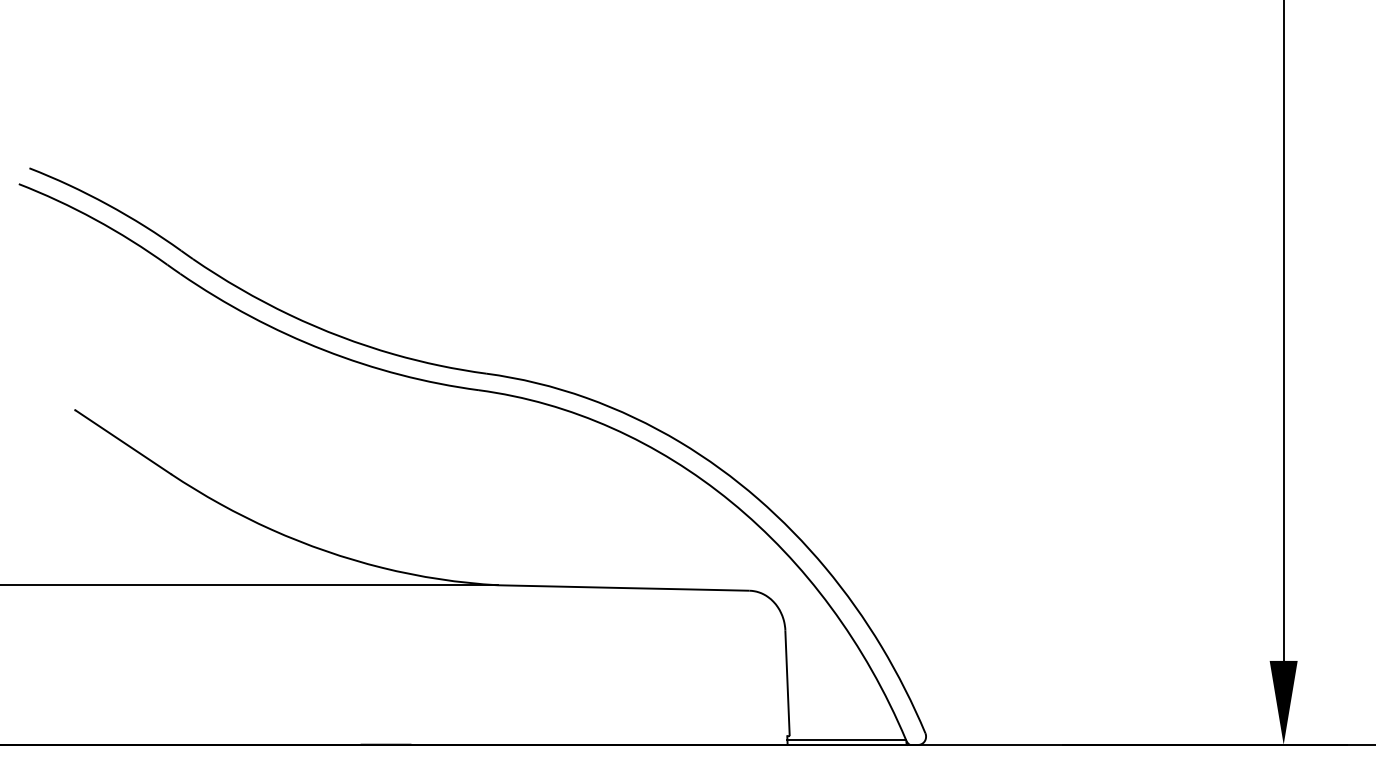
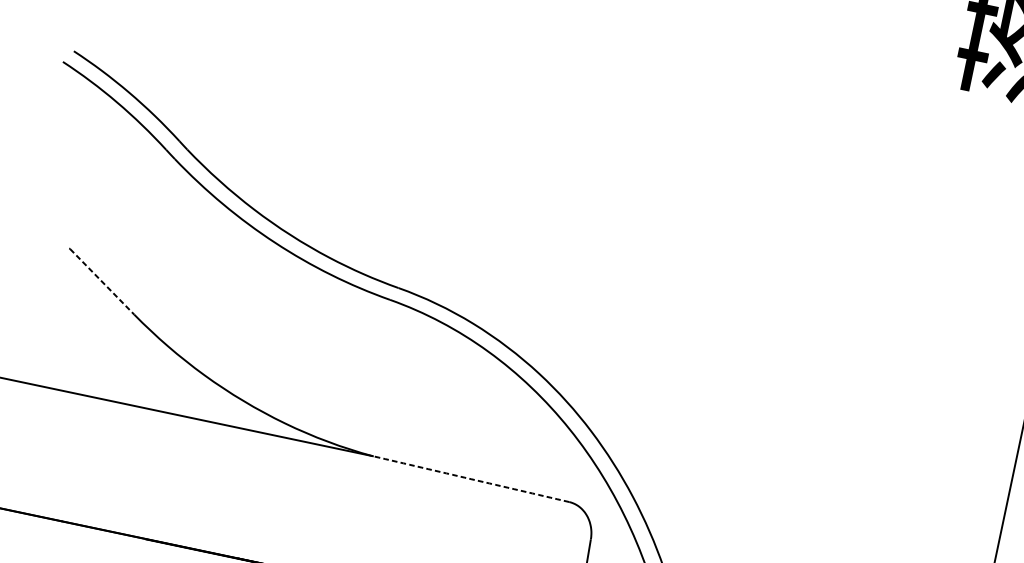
line: (123, 442) -> (102, 282), solid -> dashed
line: (623, 588) -> (470, 479), solid -> dashed

